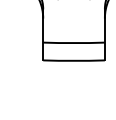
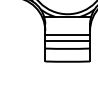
line: (73, 24) -> (67, 35), added
line: (73, 32) -> (67, 41), added

